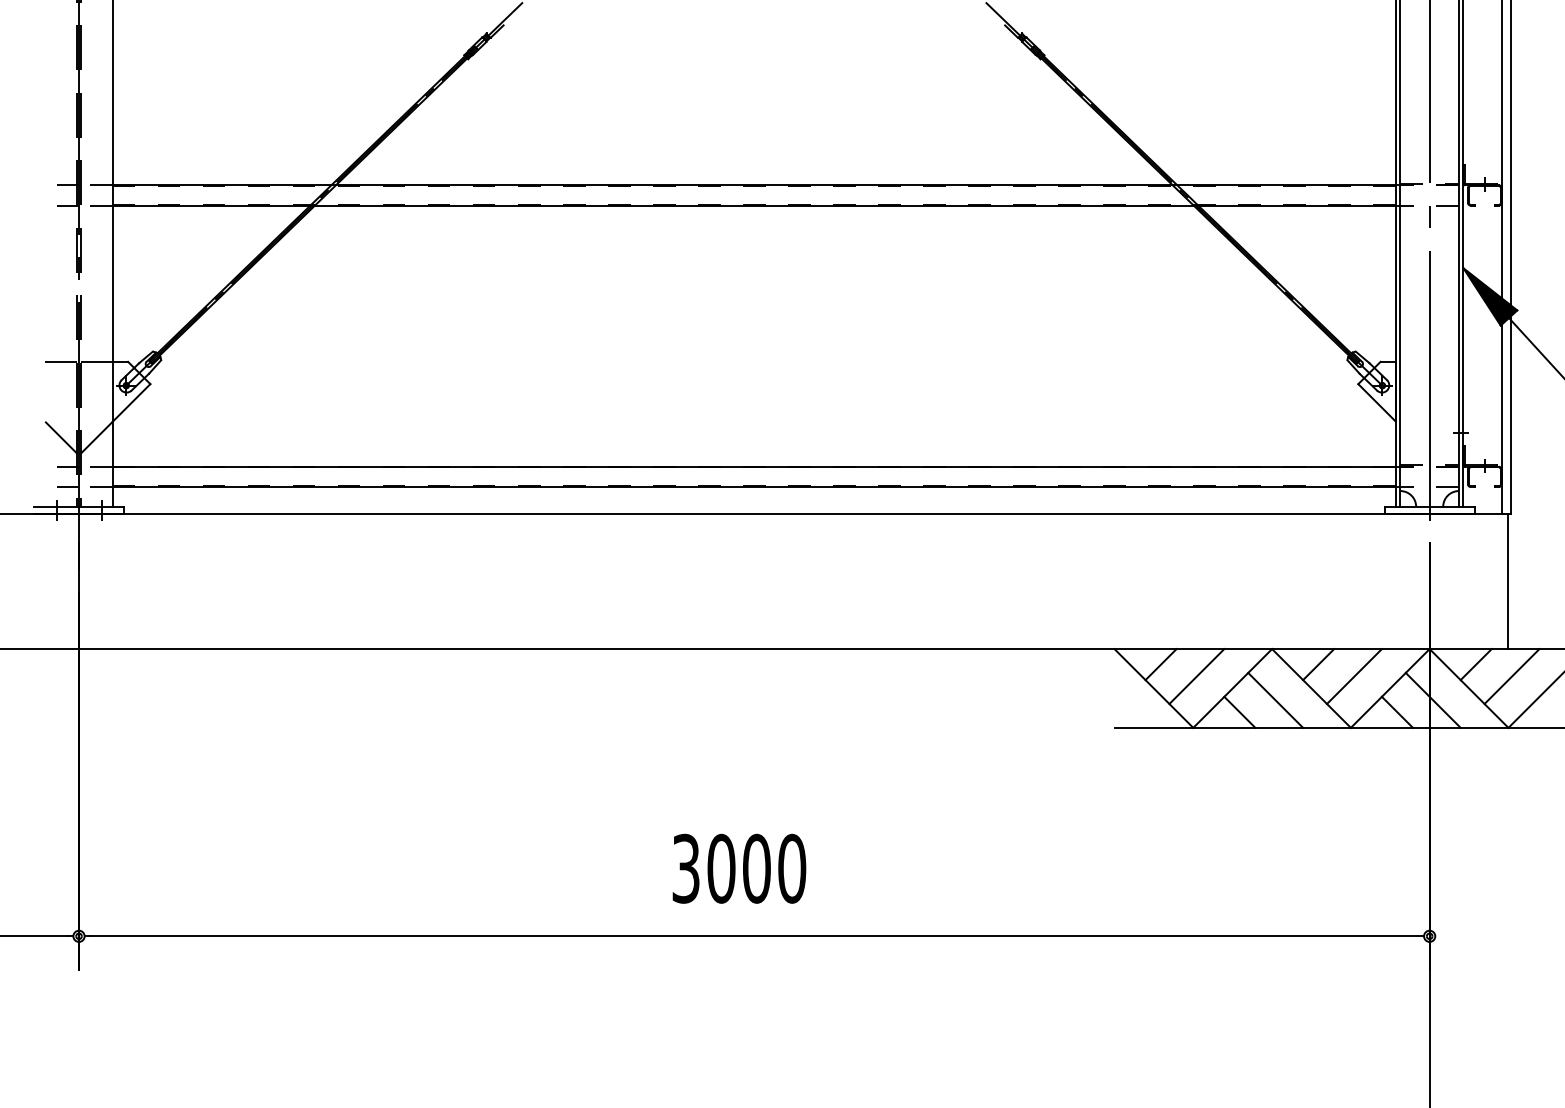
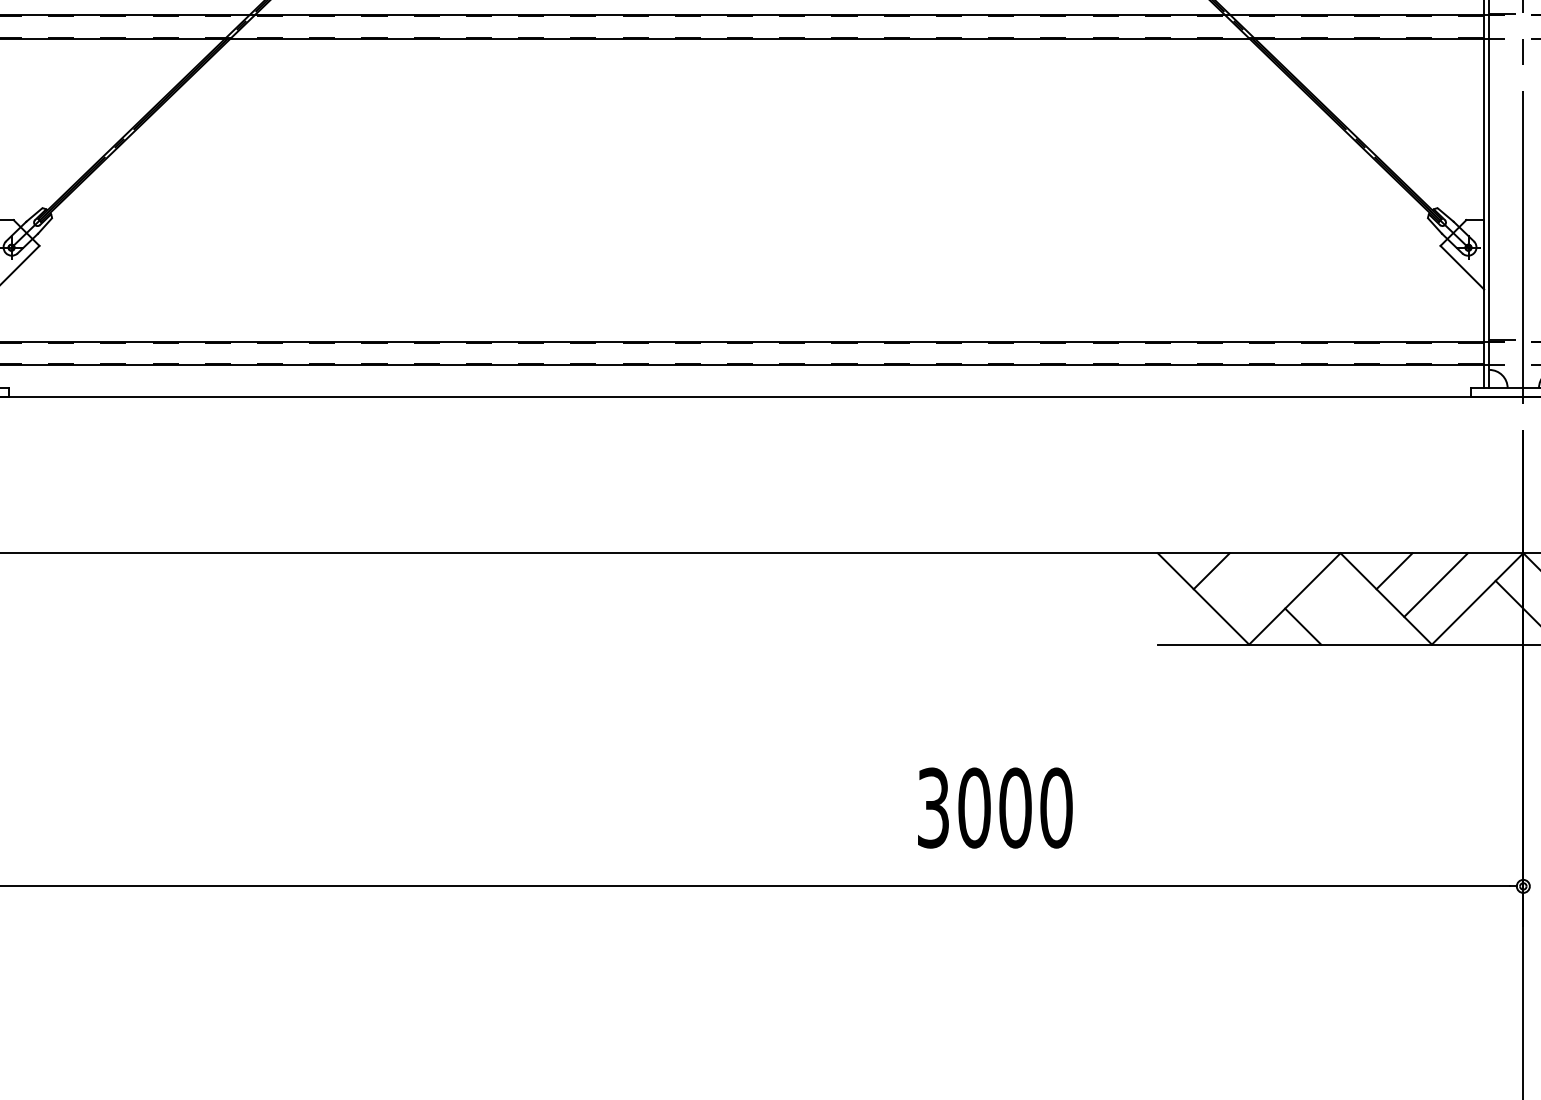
line: (1196, 676) -> (1252, 585), removed
line: (1275, 699) -> (1344, 611), removed
line: (1396, 711) -> (1484, 625), removed
text: (739, 868) -> (995, 807), moved

